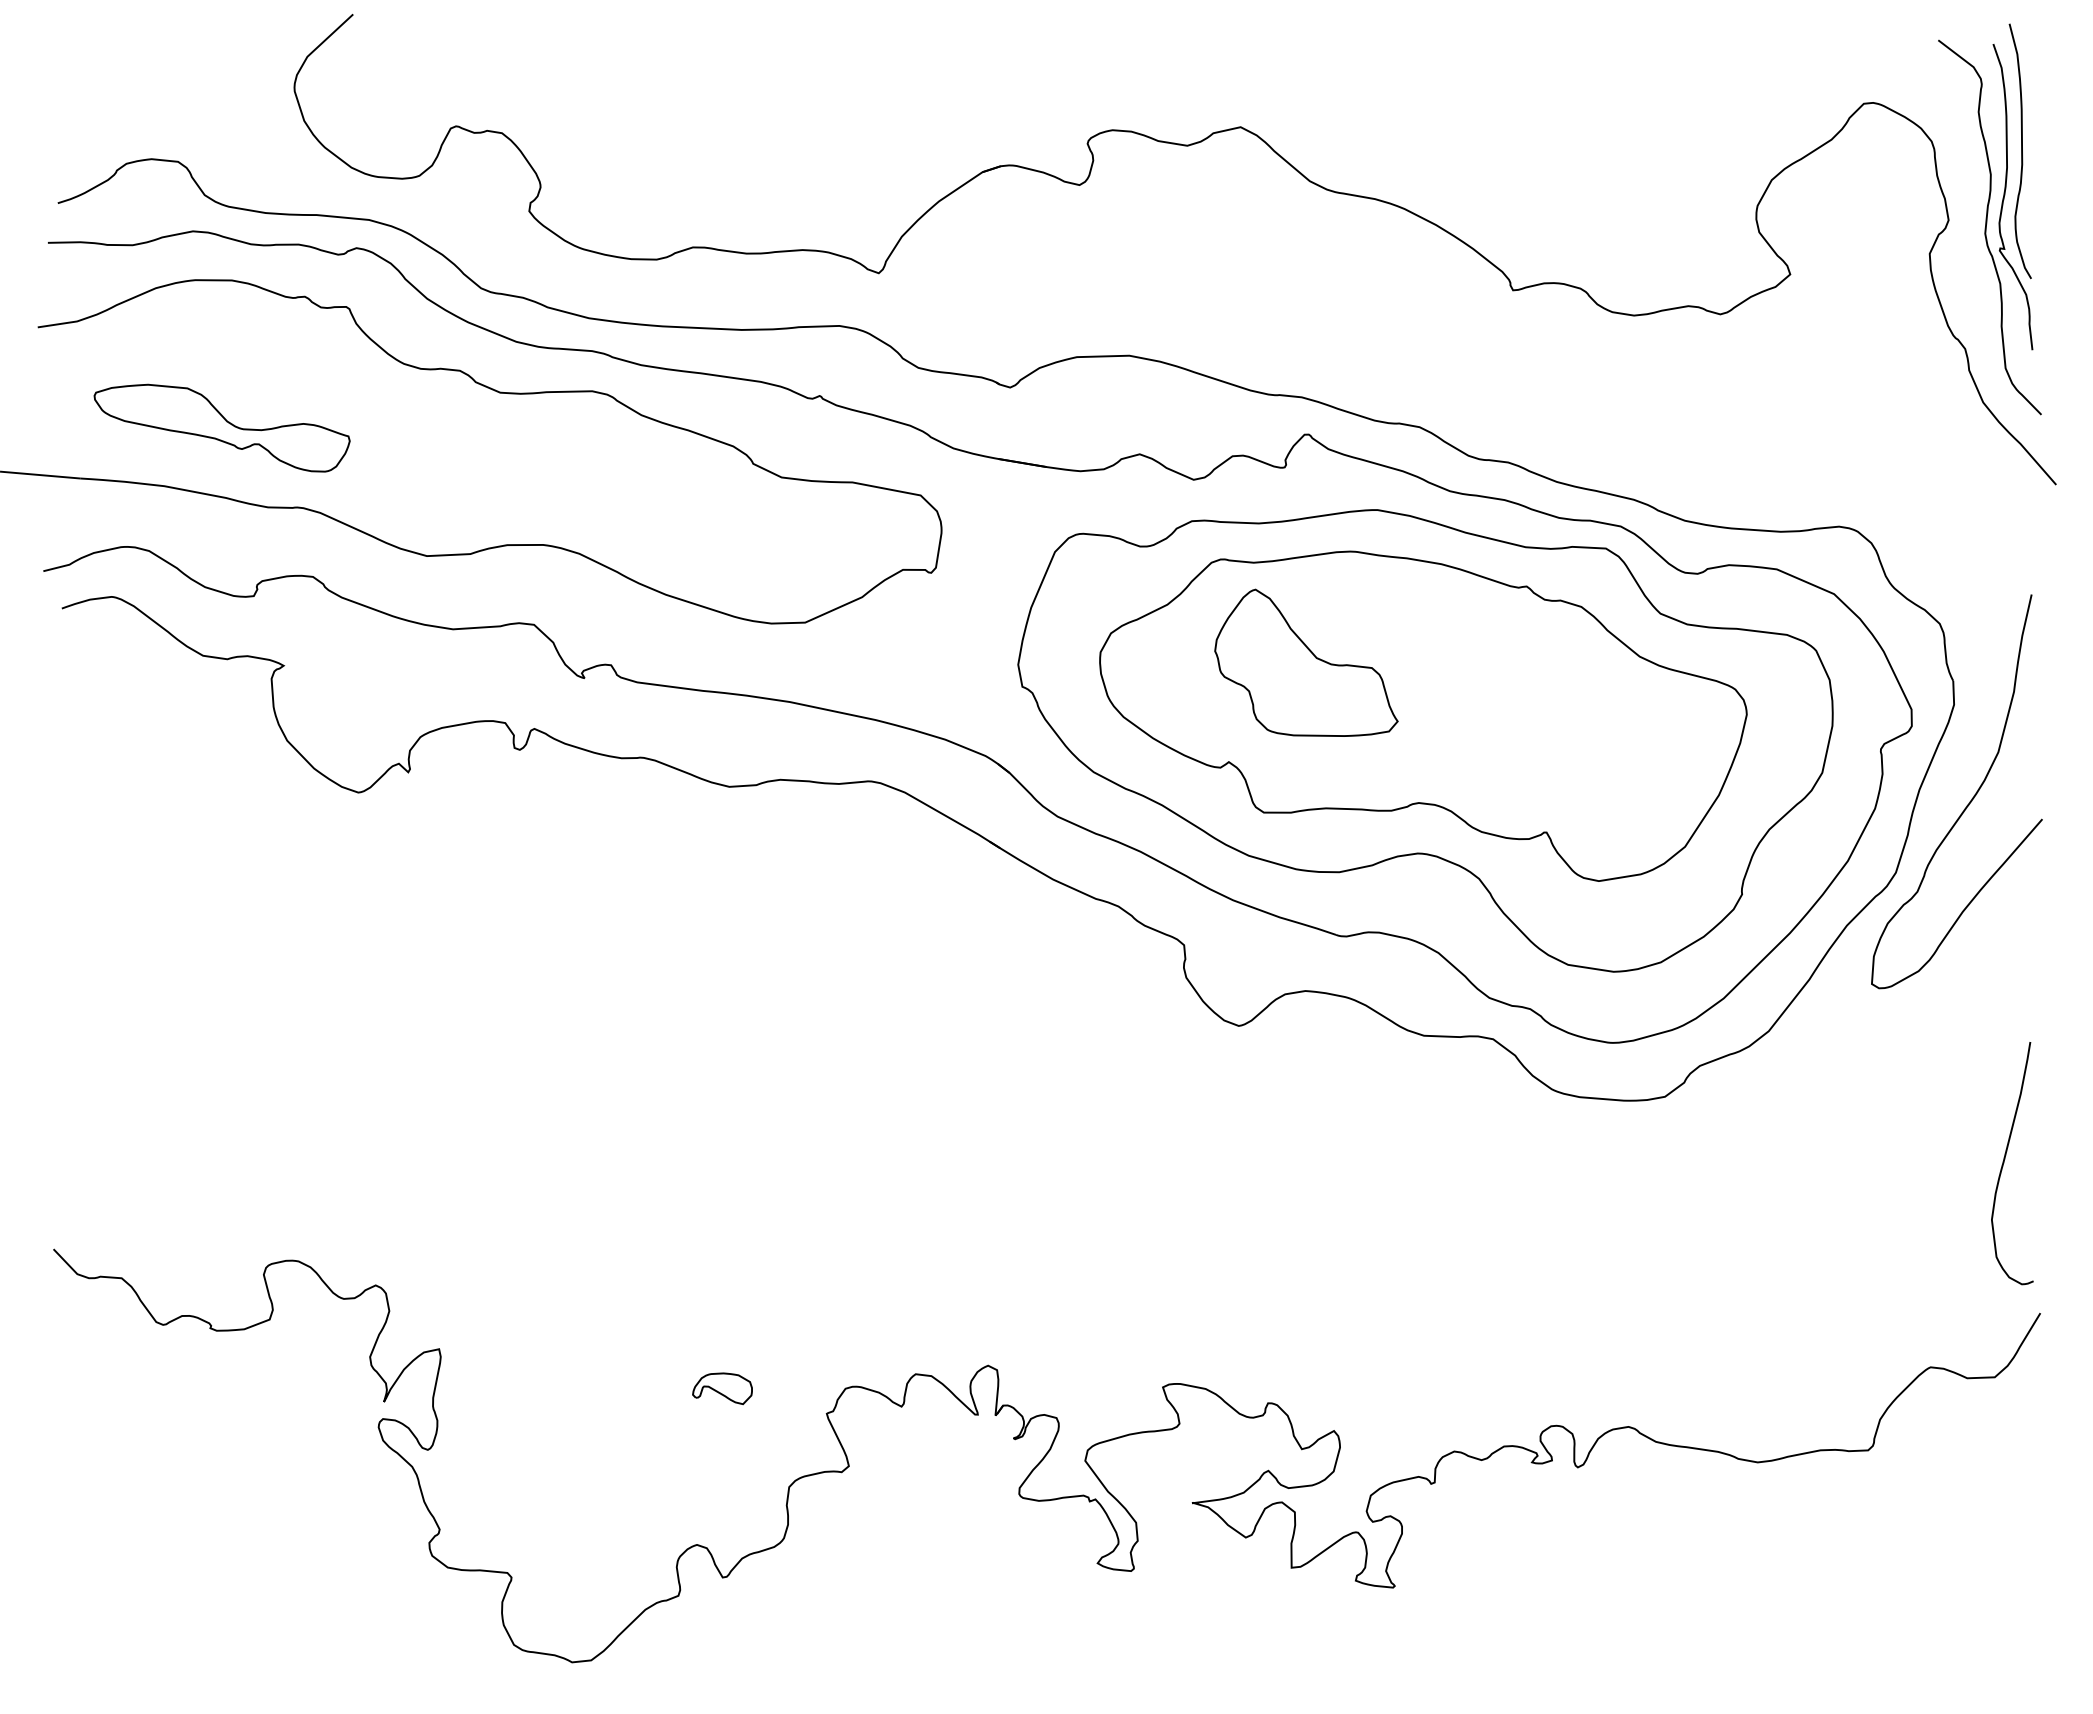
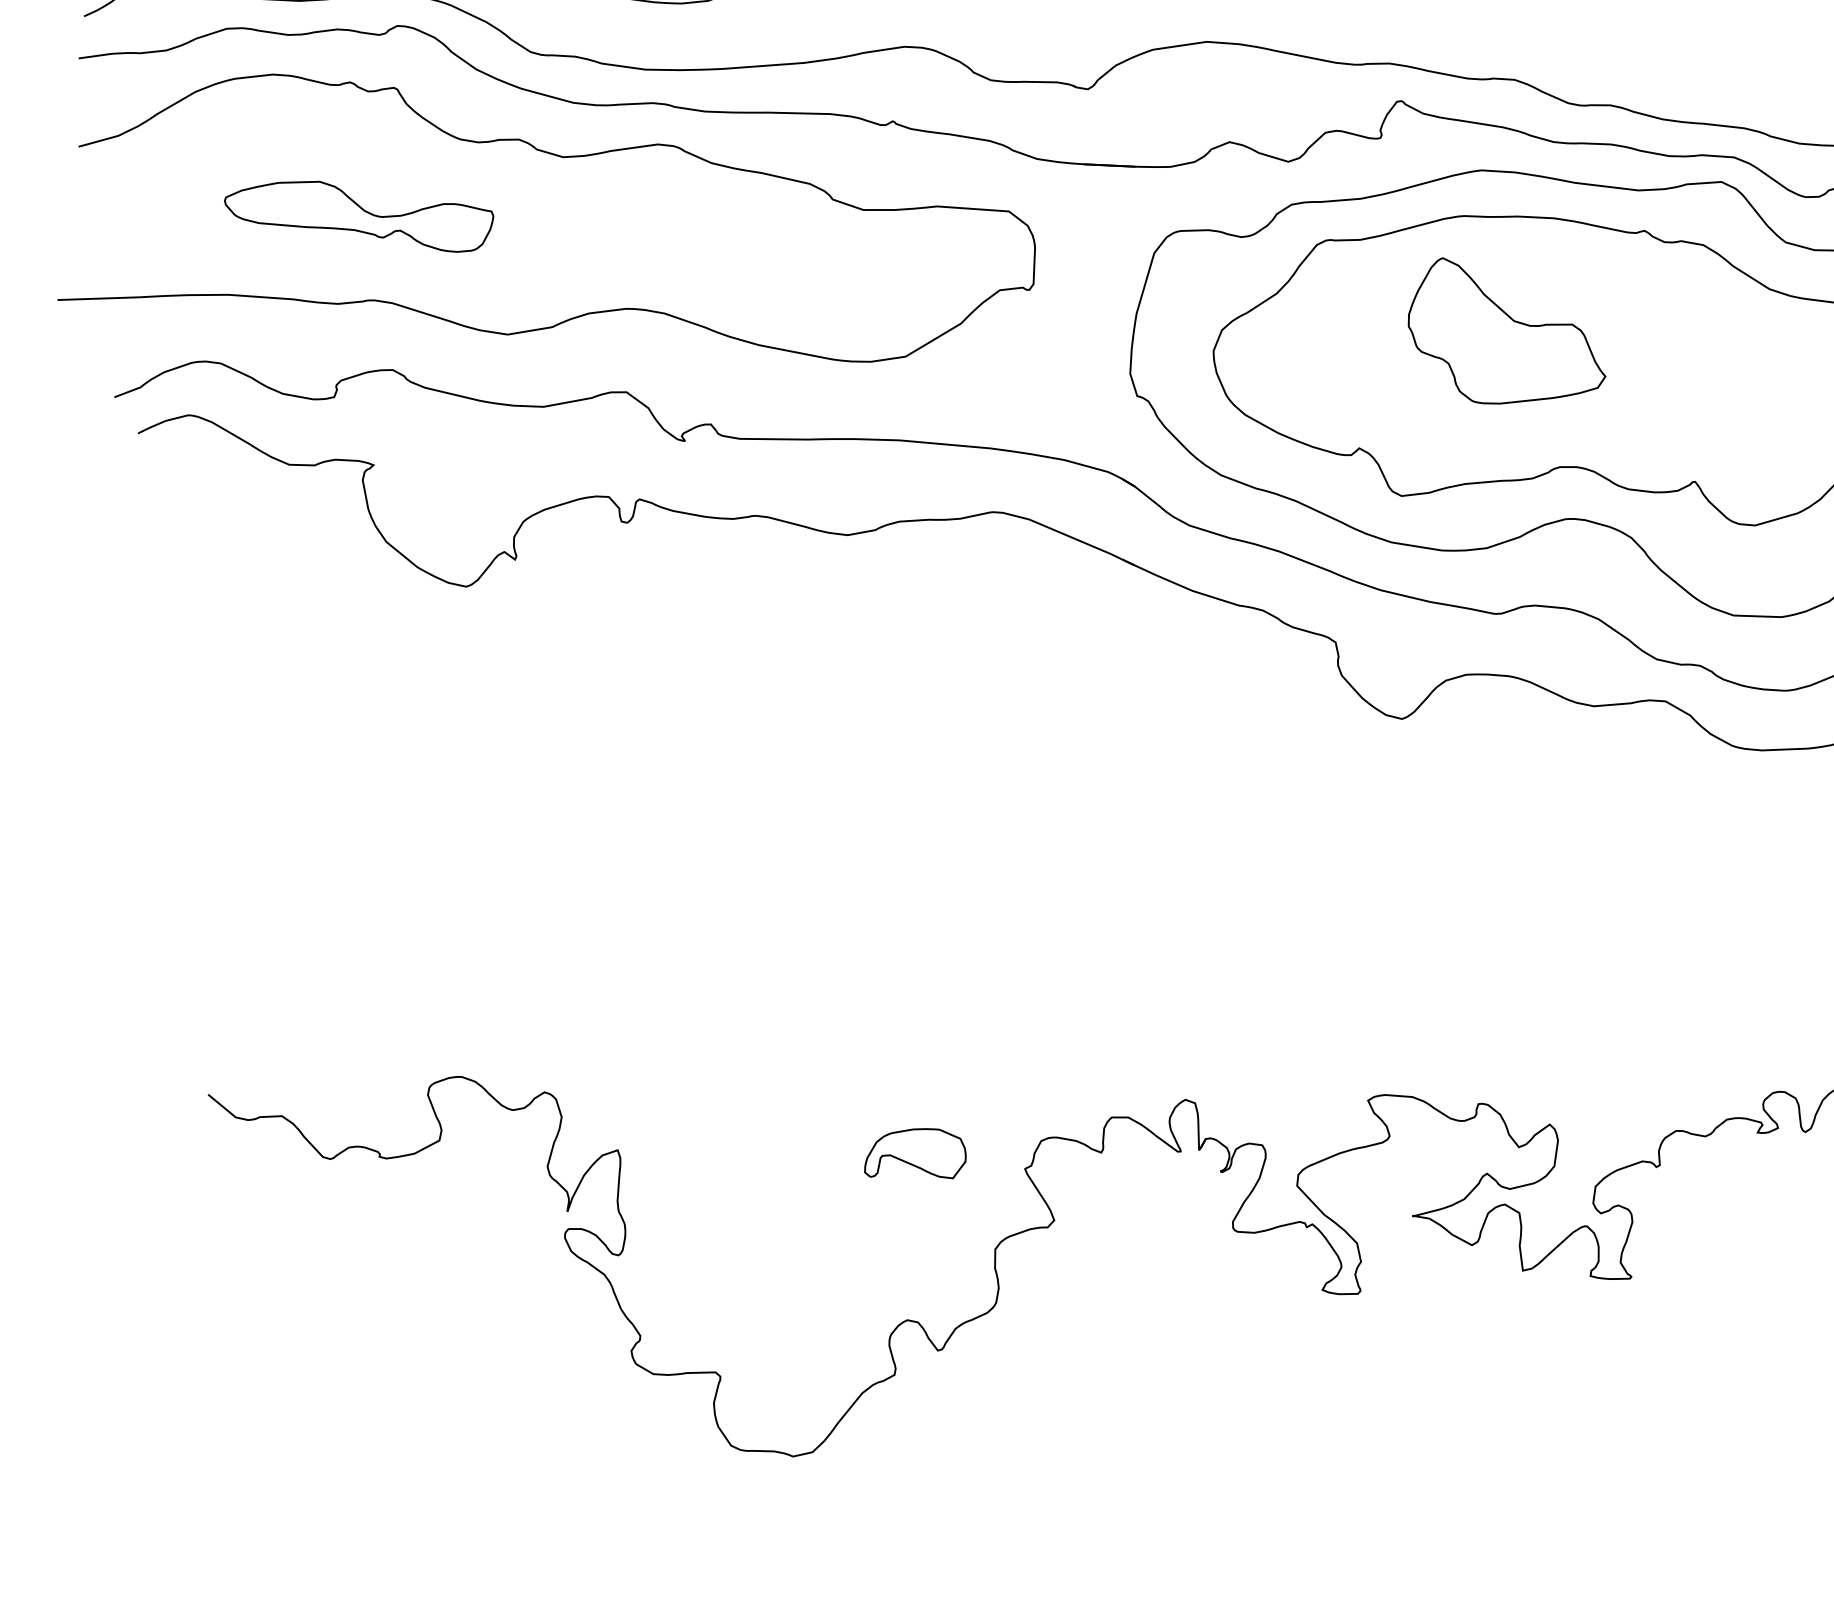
part: (221, 427) -> (359, 217), moved
part: (1306, 662) -> (1504, 326), moved
part: (722, 1388) -> (914, 1155), size x1.67

